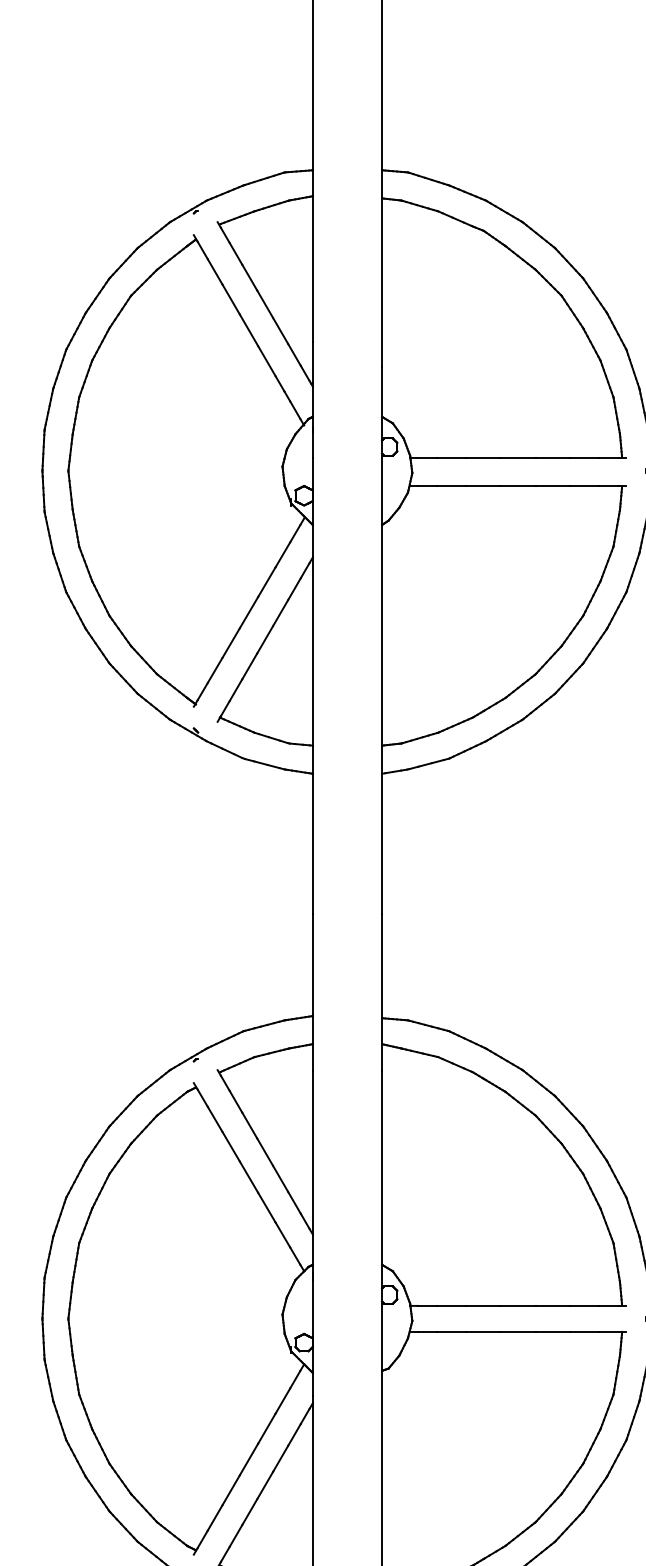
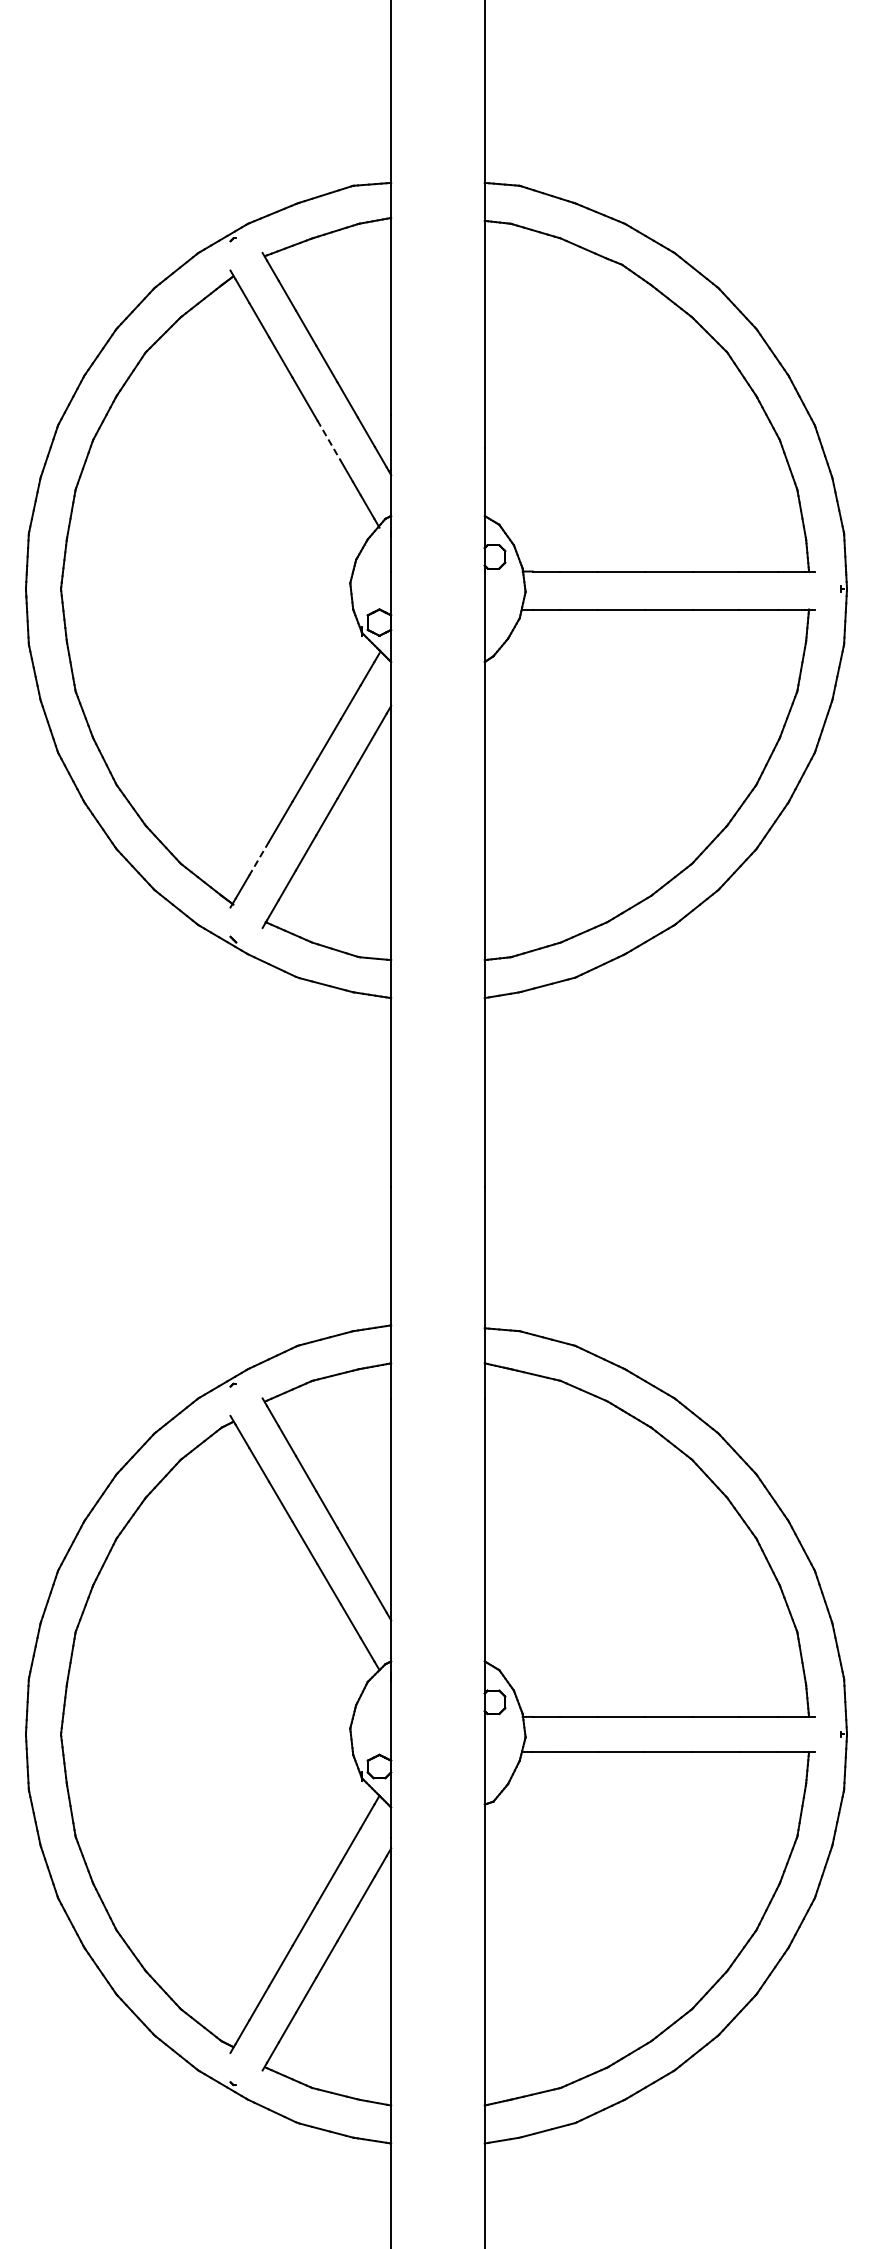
line: (267, 361) -> (329, 441), solid -> dashed
line: (215, 670) -> (259, 858), solid -> dashed

